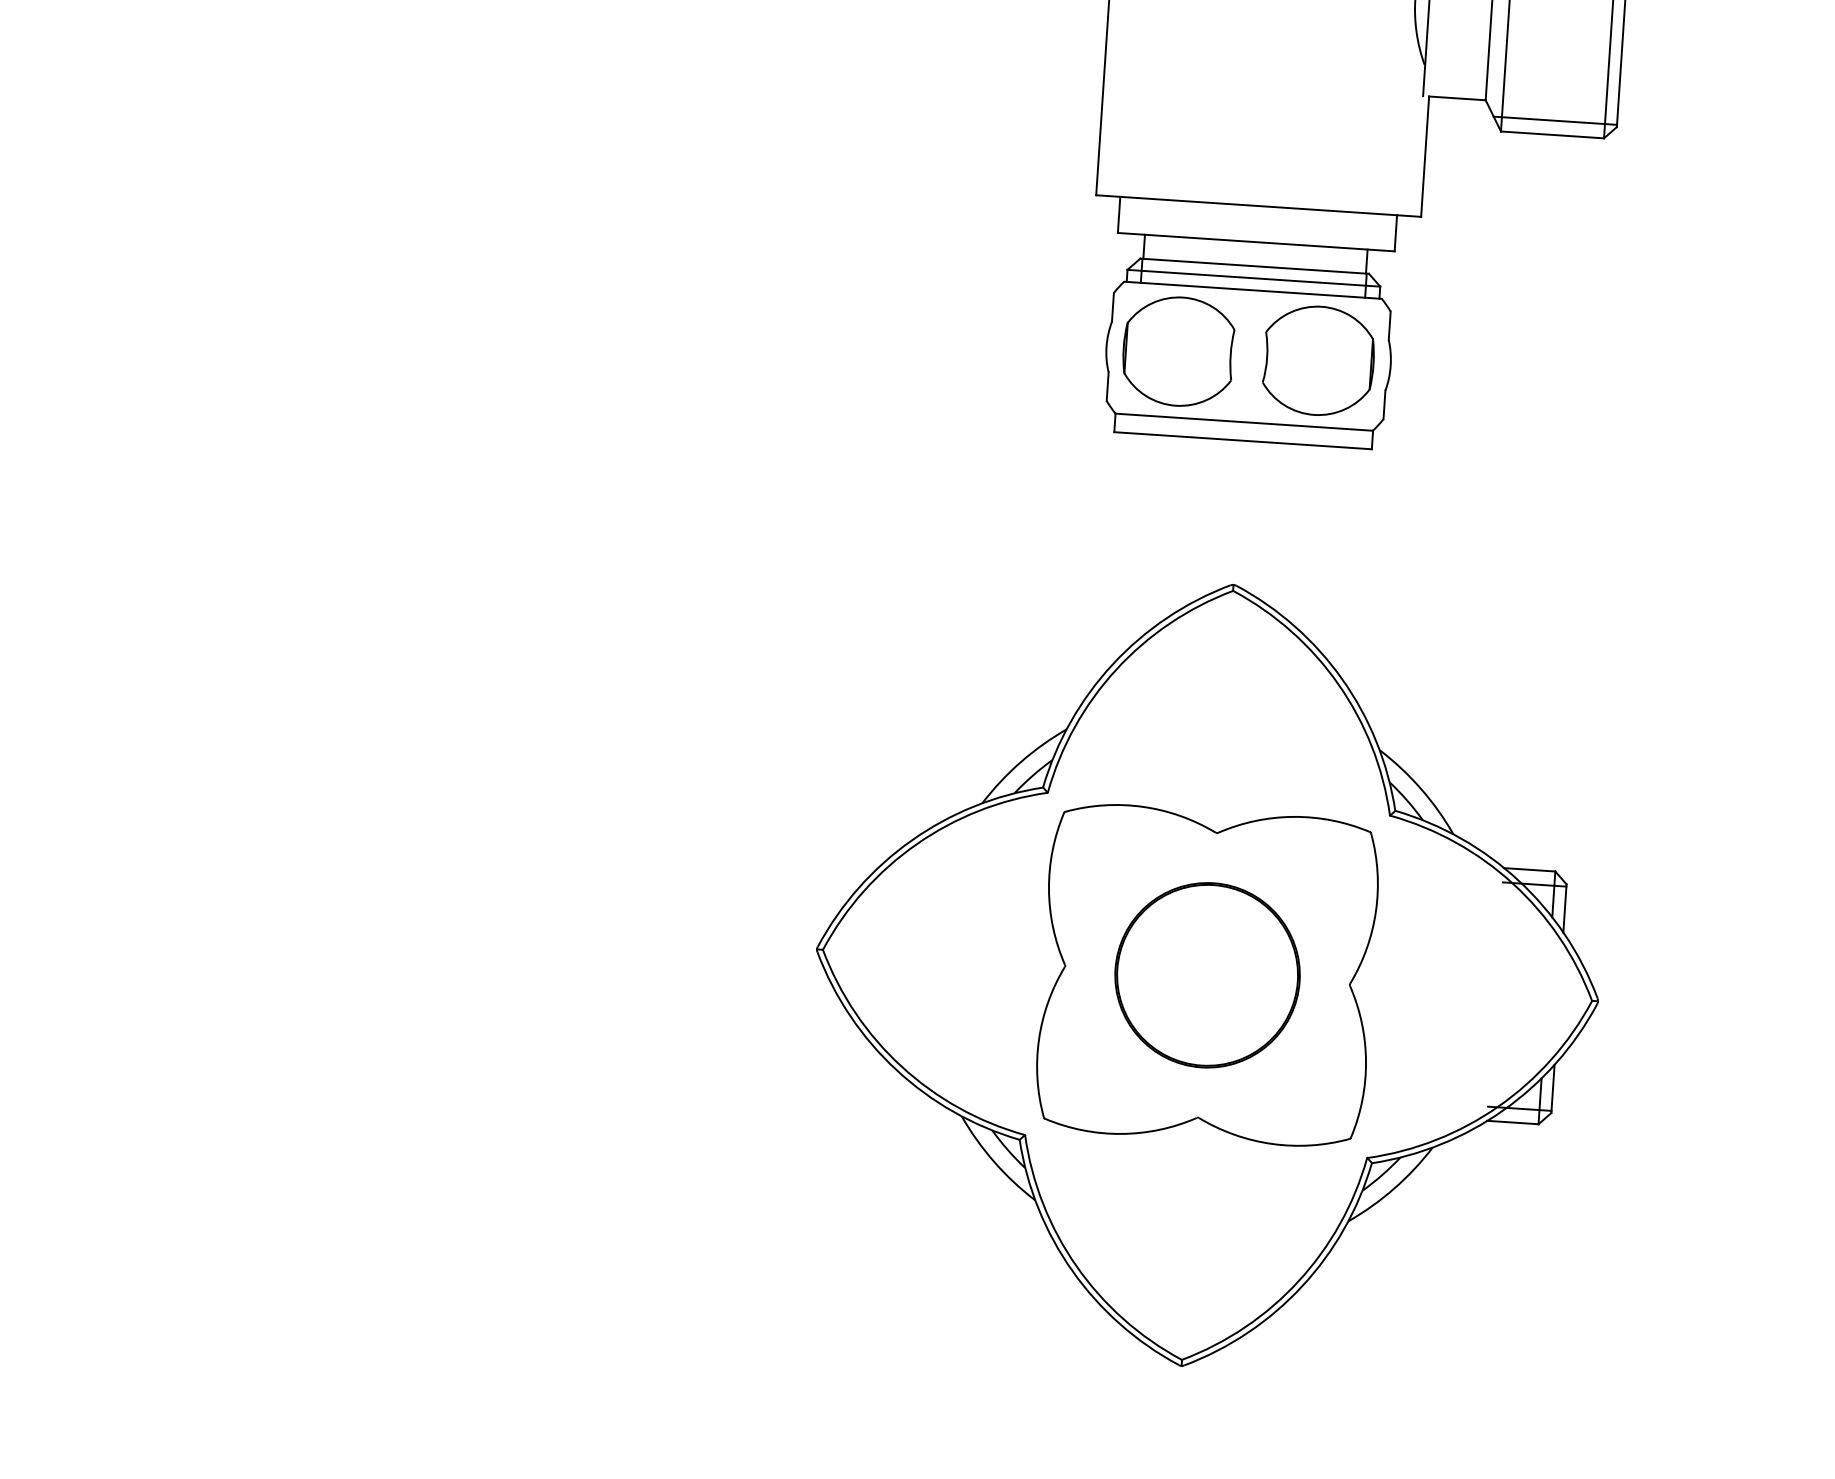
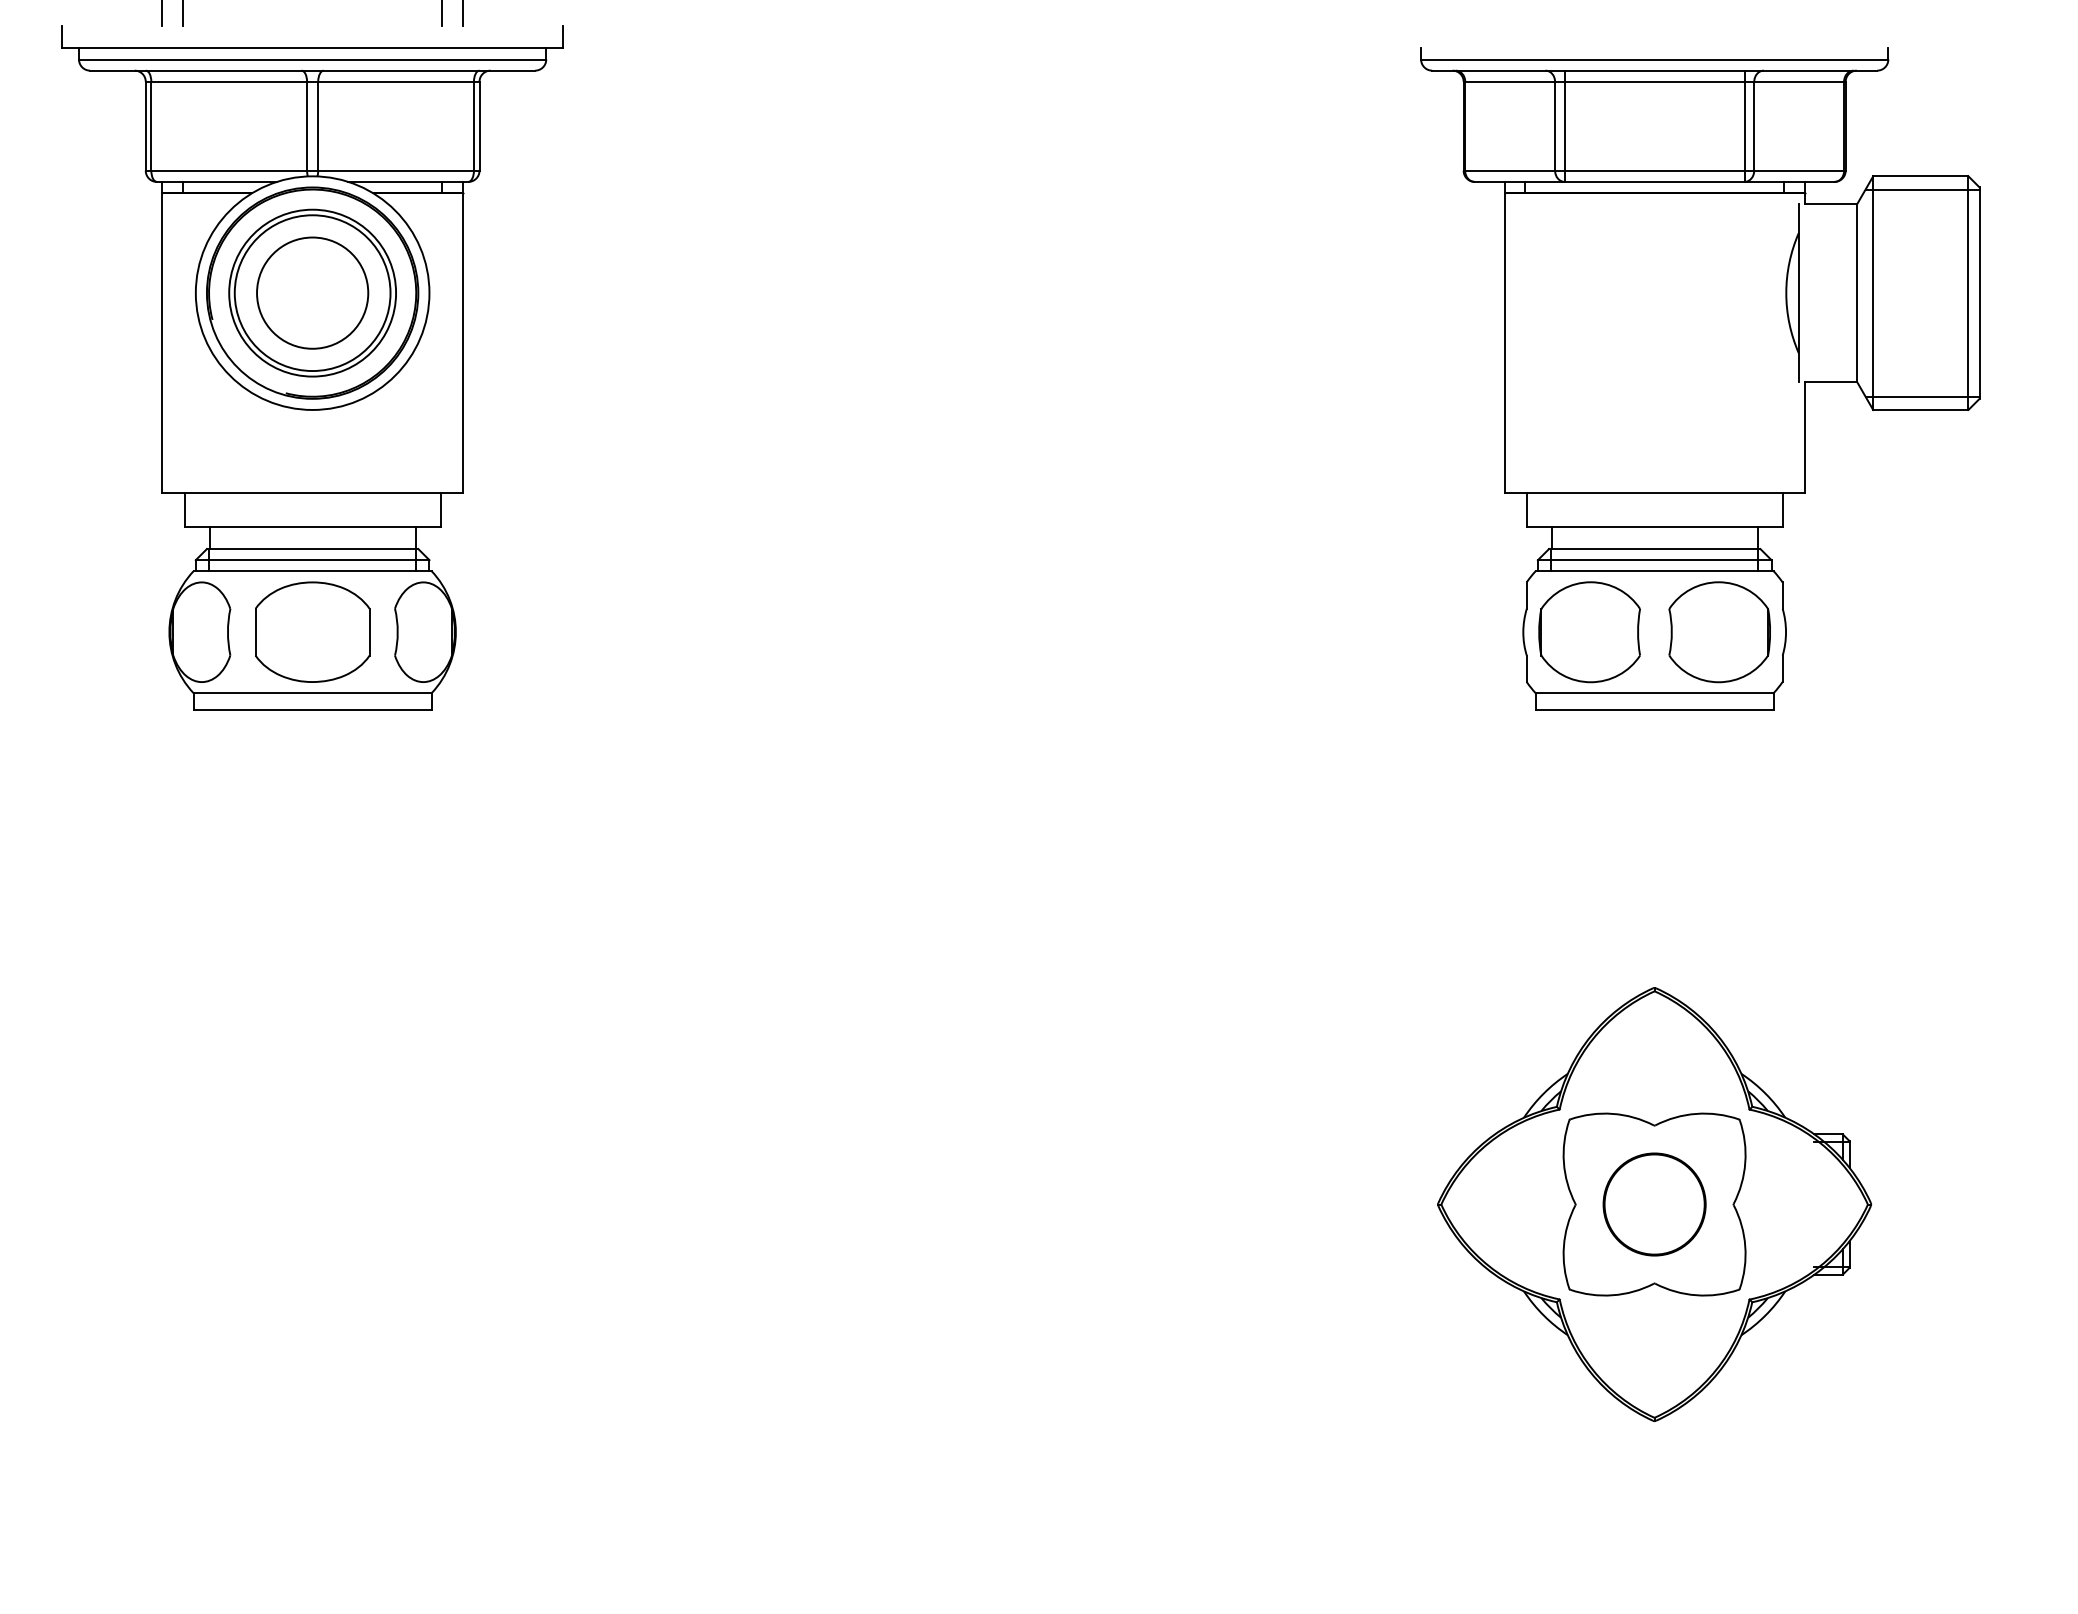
part: (1207, 975) -> (1654, 1204), size x0.6

